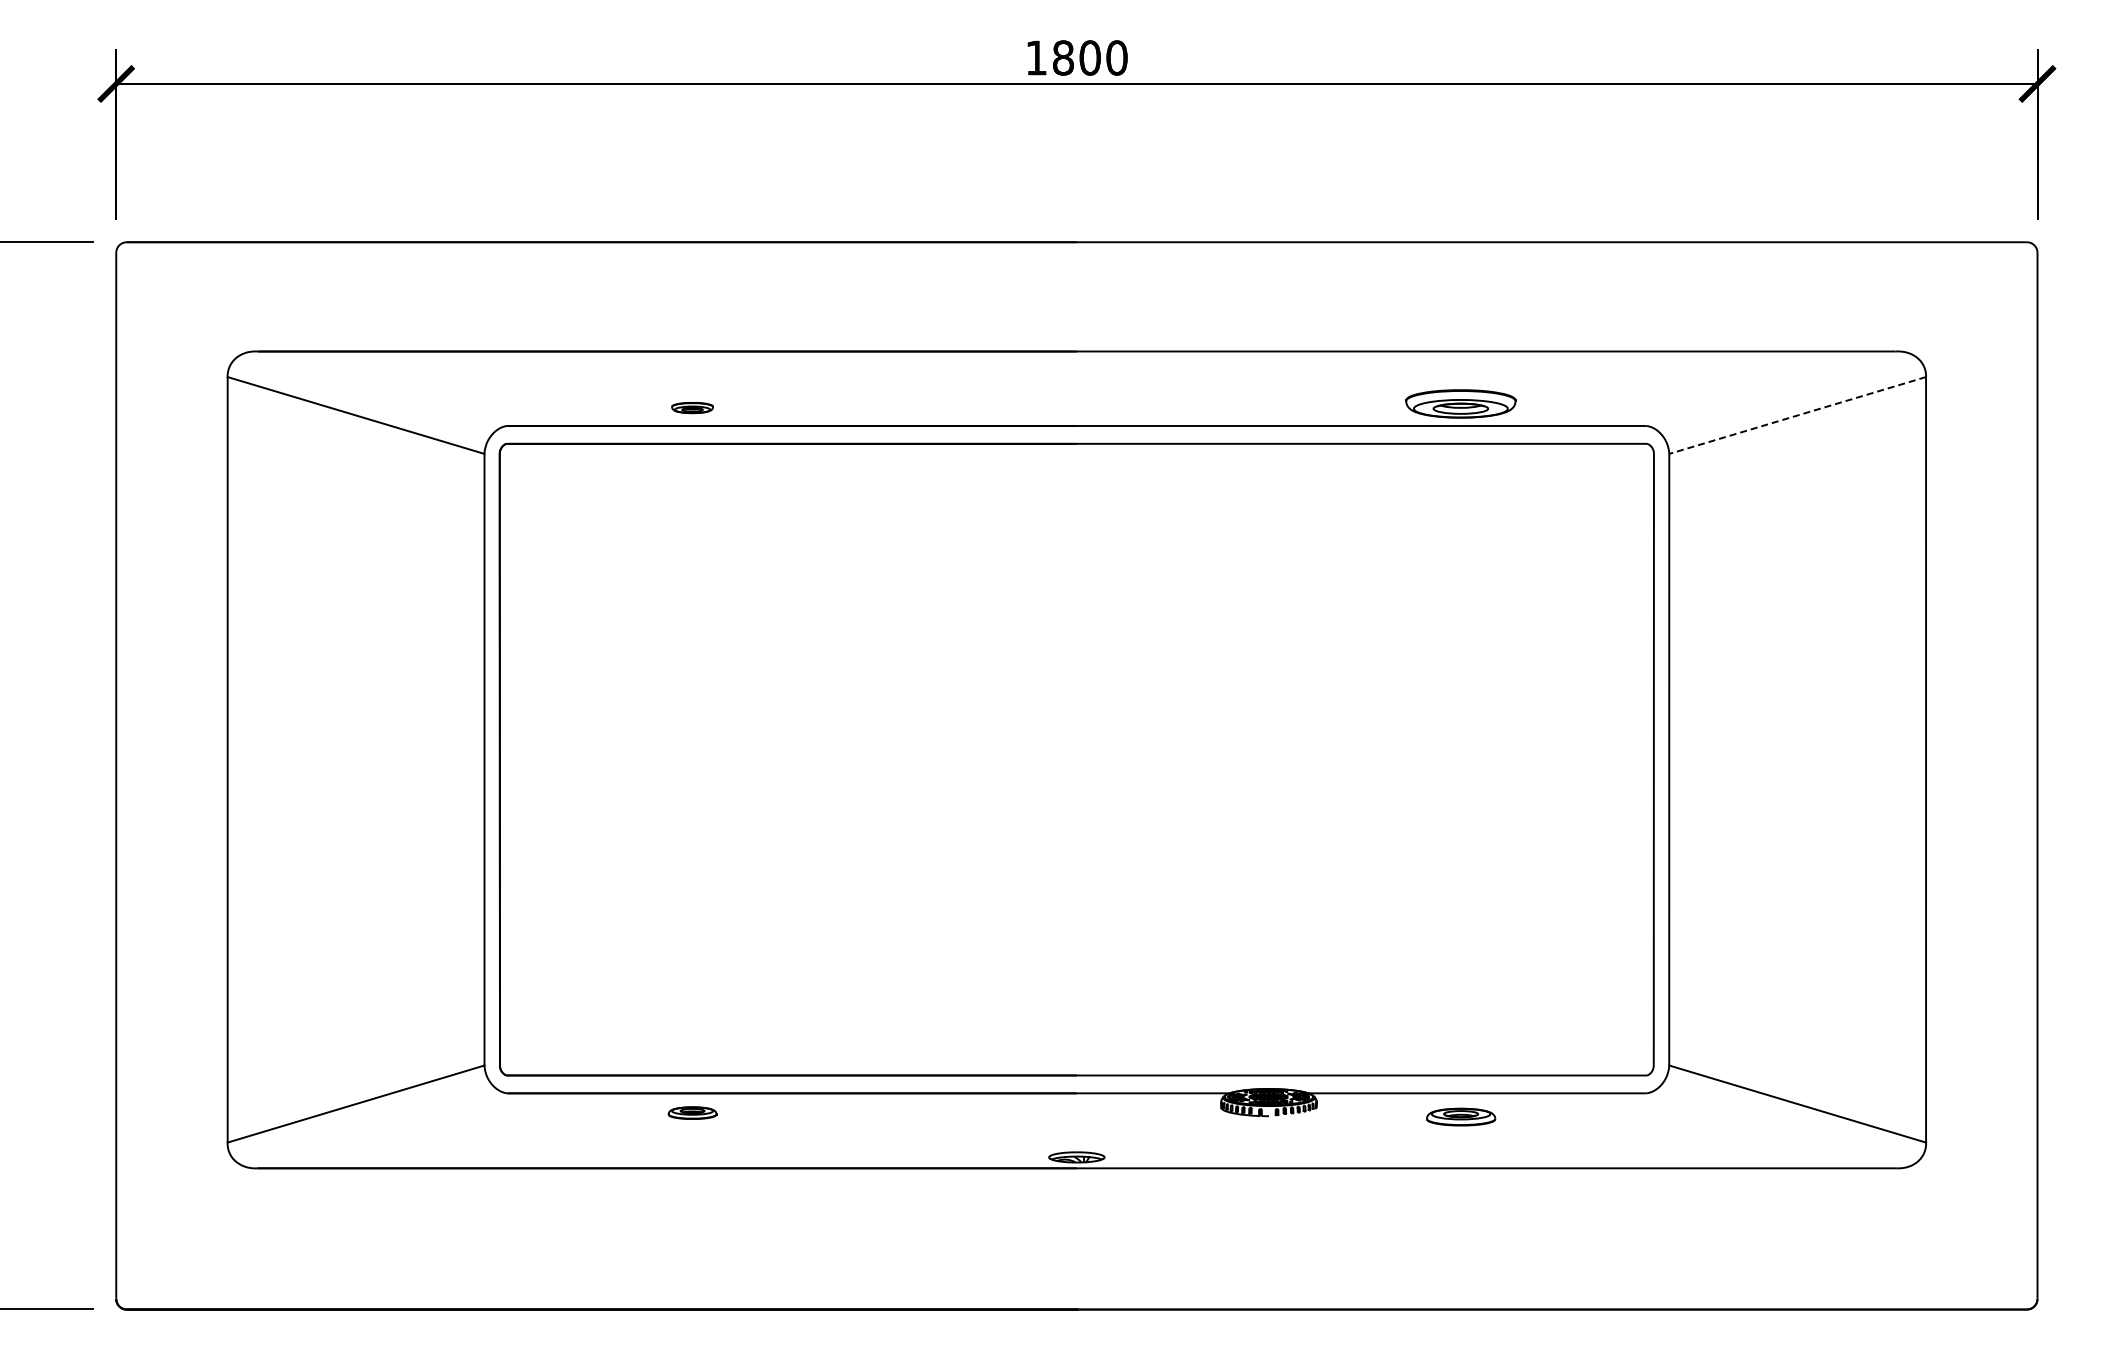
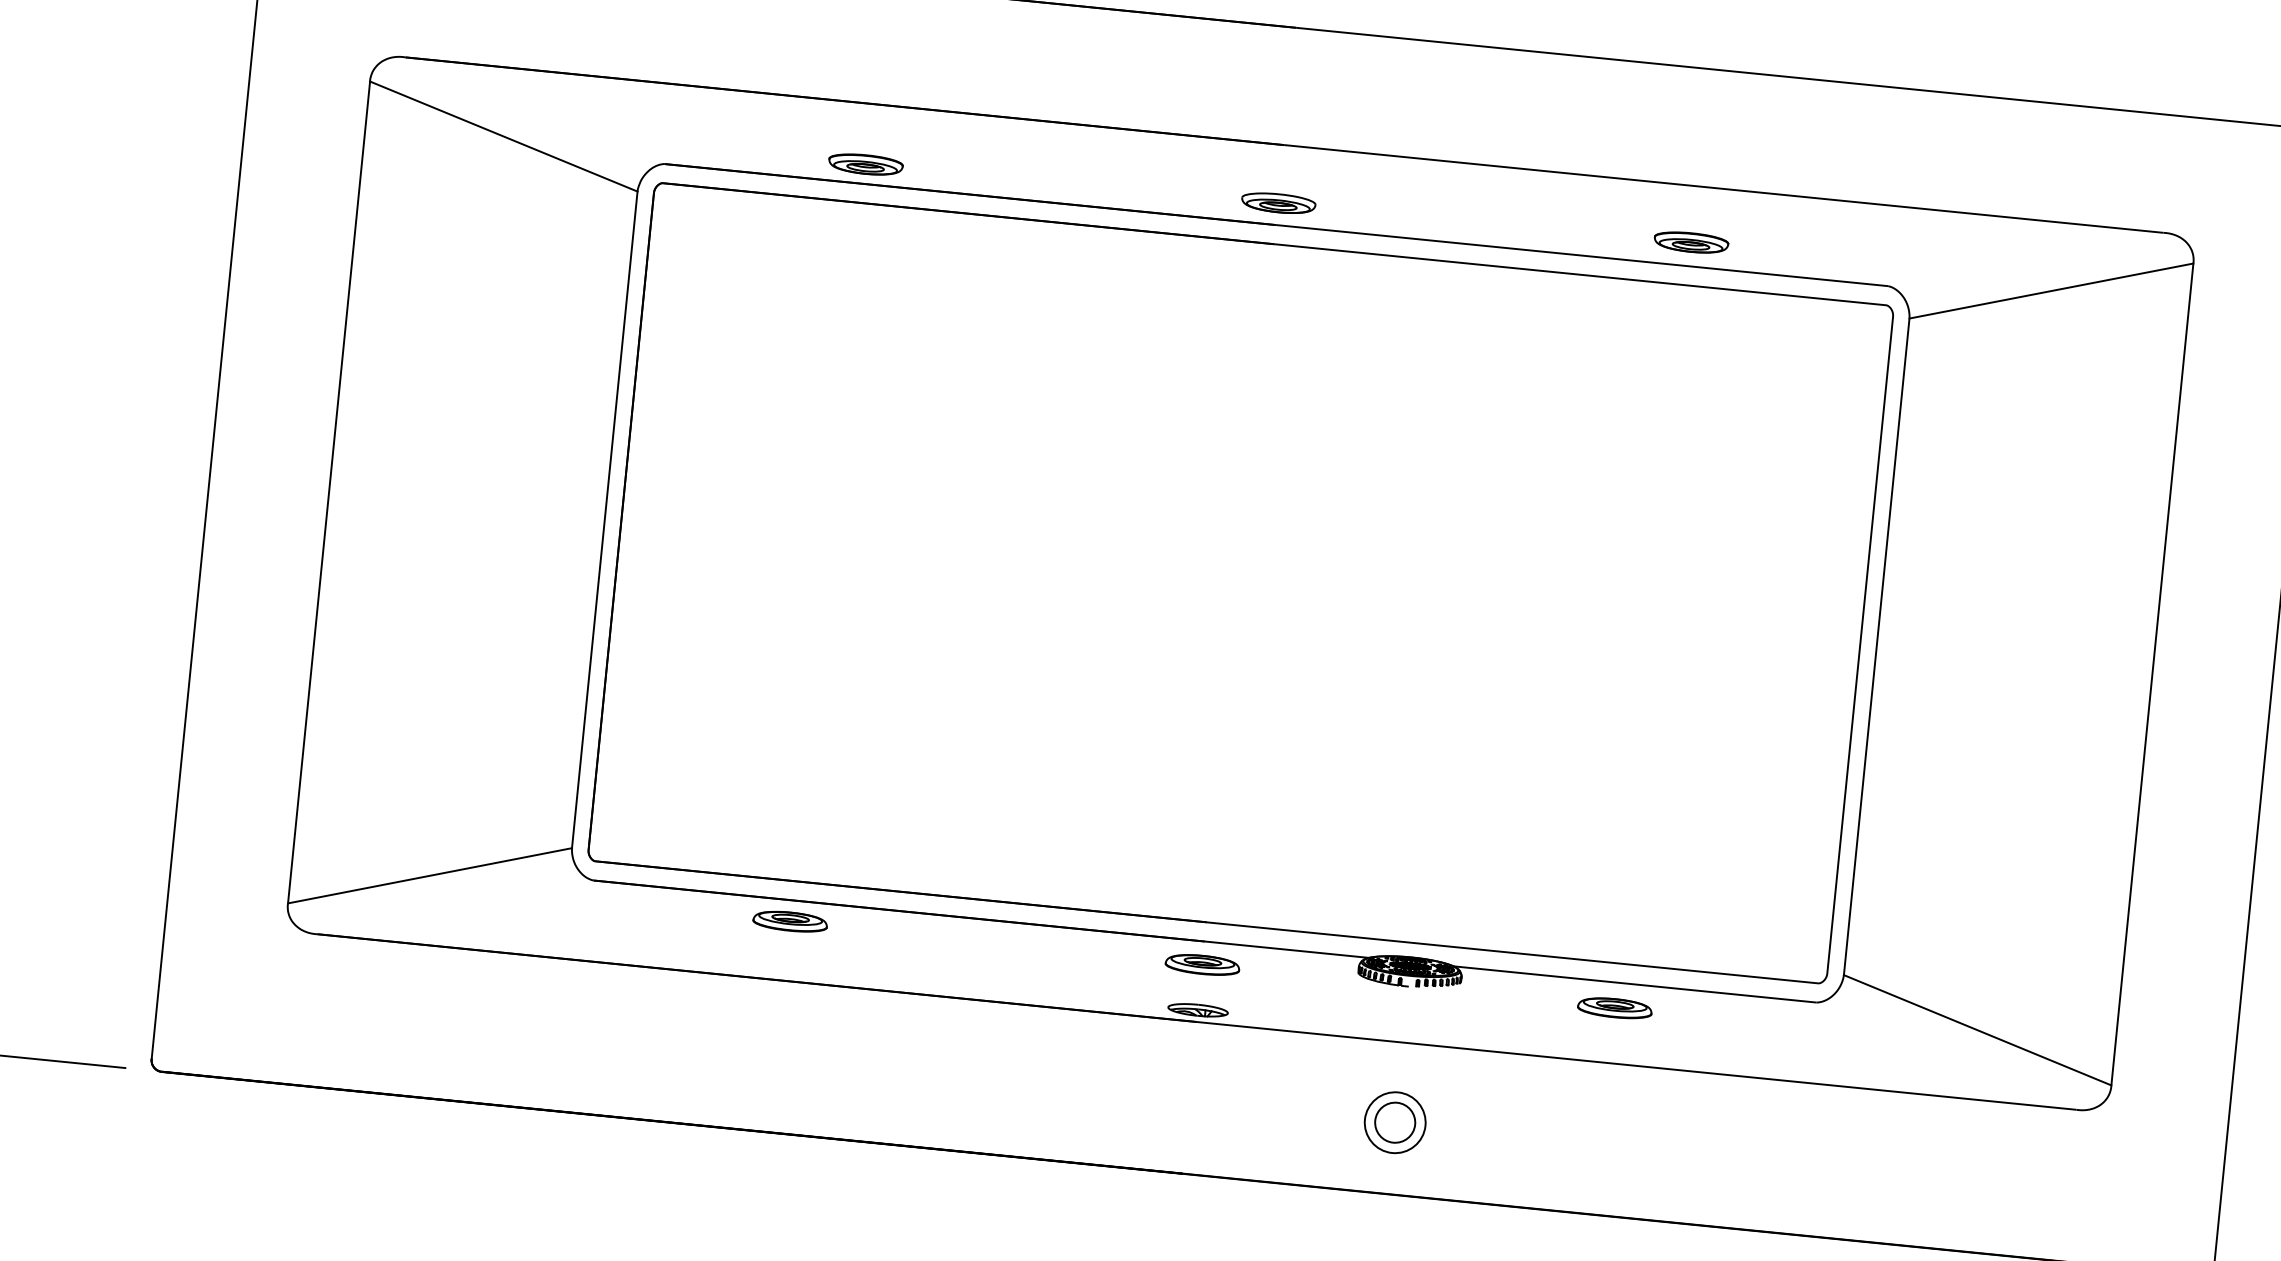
part: (1461, 403) -> (1691, 242), size x0.62
part: (1076, 405) -> (1278, 203), added
part: (692, 407) -> (865, 164), size x1.67
line: (1797, 415) -> (2051, 291), dashed -> solid
part: (692, 1112) -> (790, 920), size x1.43
part: (1076, 1114) -> (1202, 964), added
part: (1268, 1242) -> (1394, 1122), added

